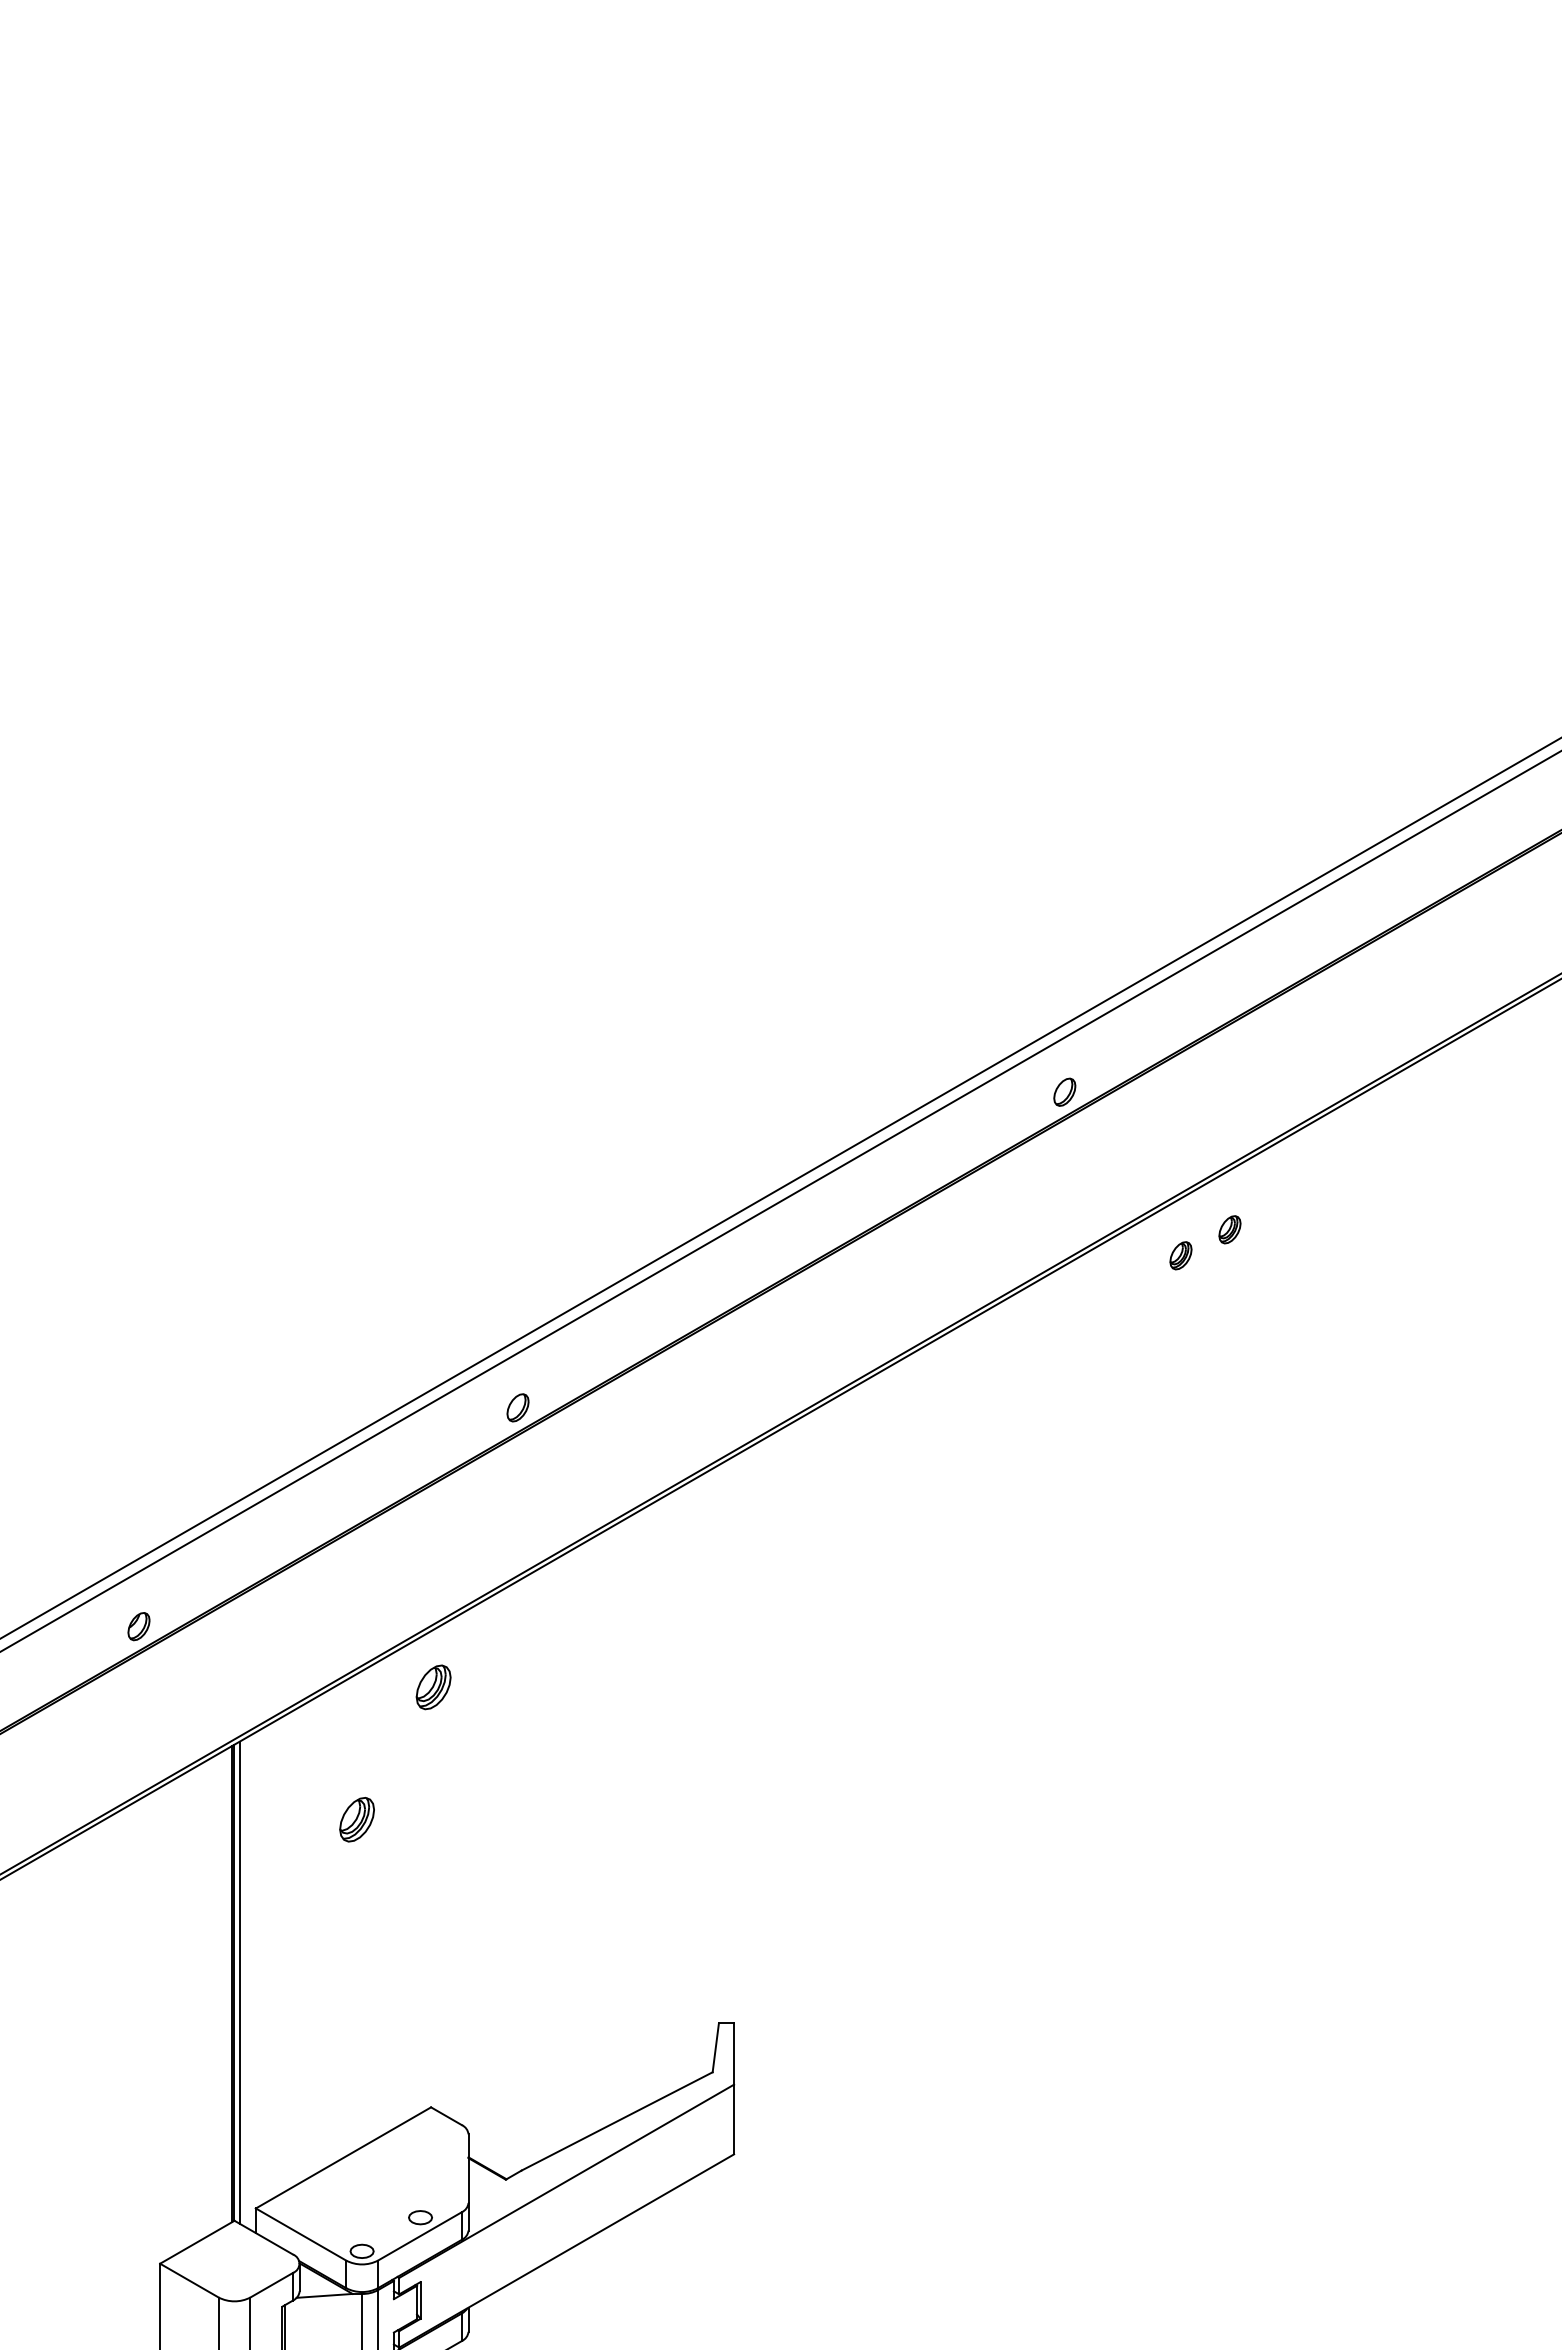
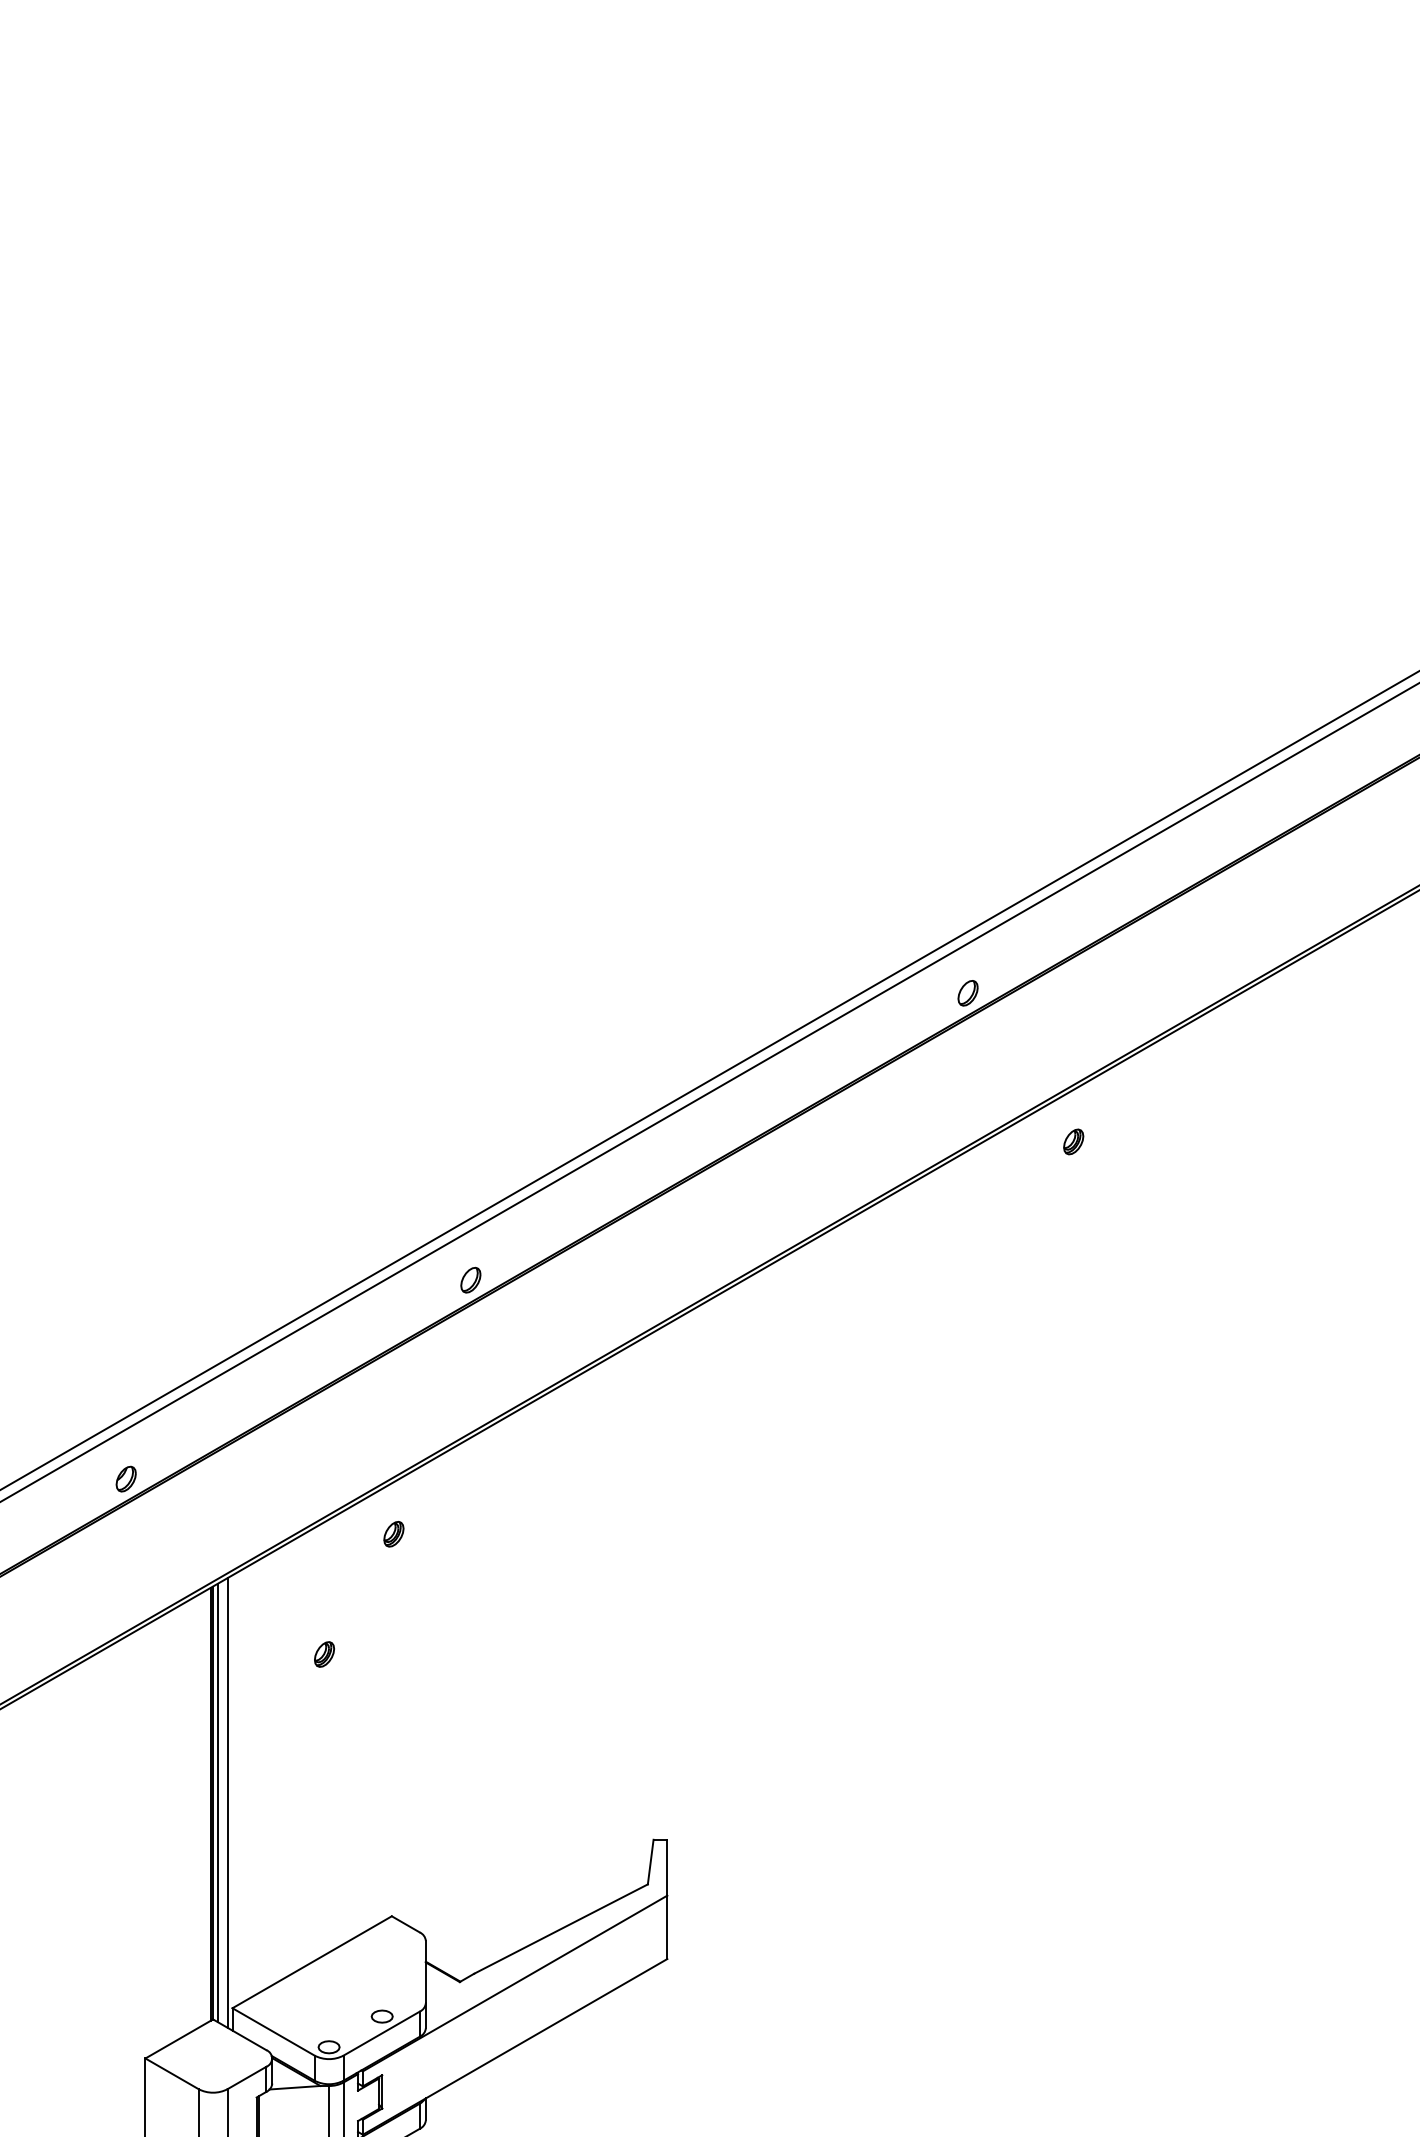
part: (1229, 1229) -> (1117, 1118), removed
part: (432, 1686) -> (393, 1533), size x0.62
part: (356, 1818) -> (324, 1653), size x0.62
line: (250, 1982) -> (227, 1802), added

